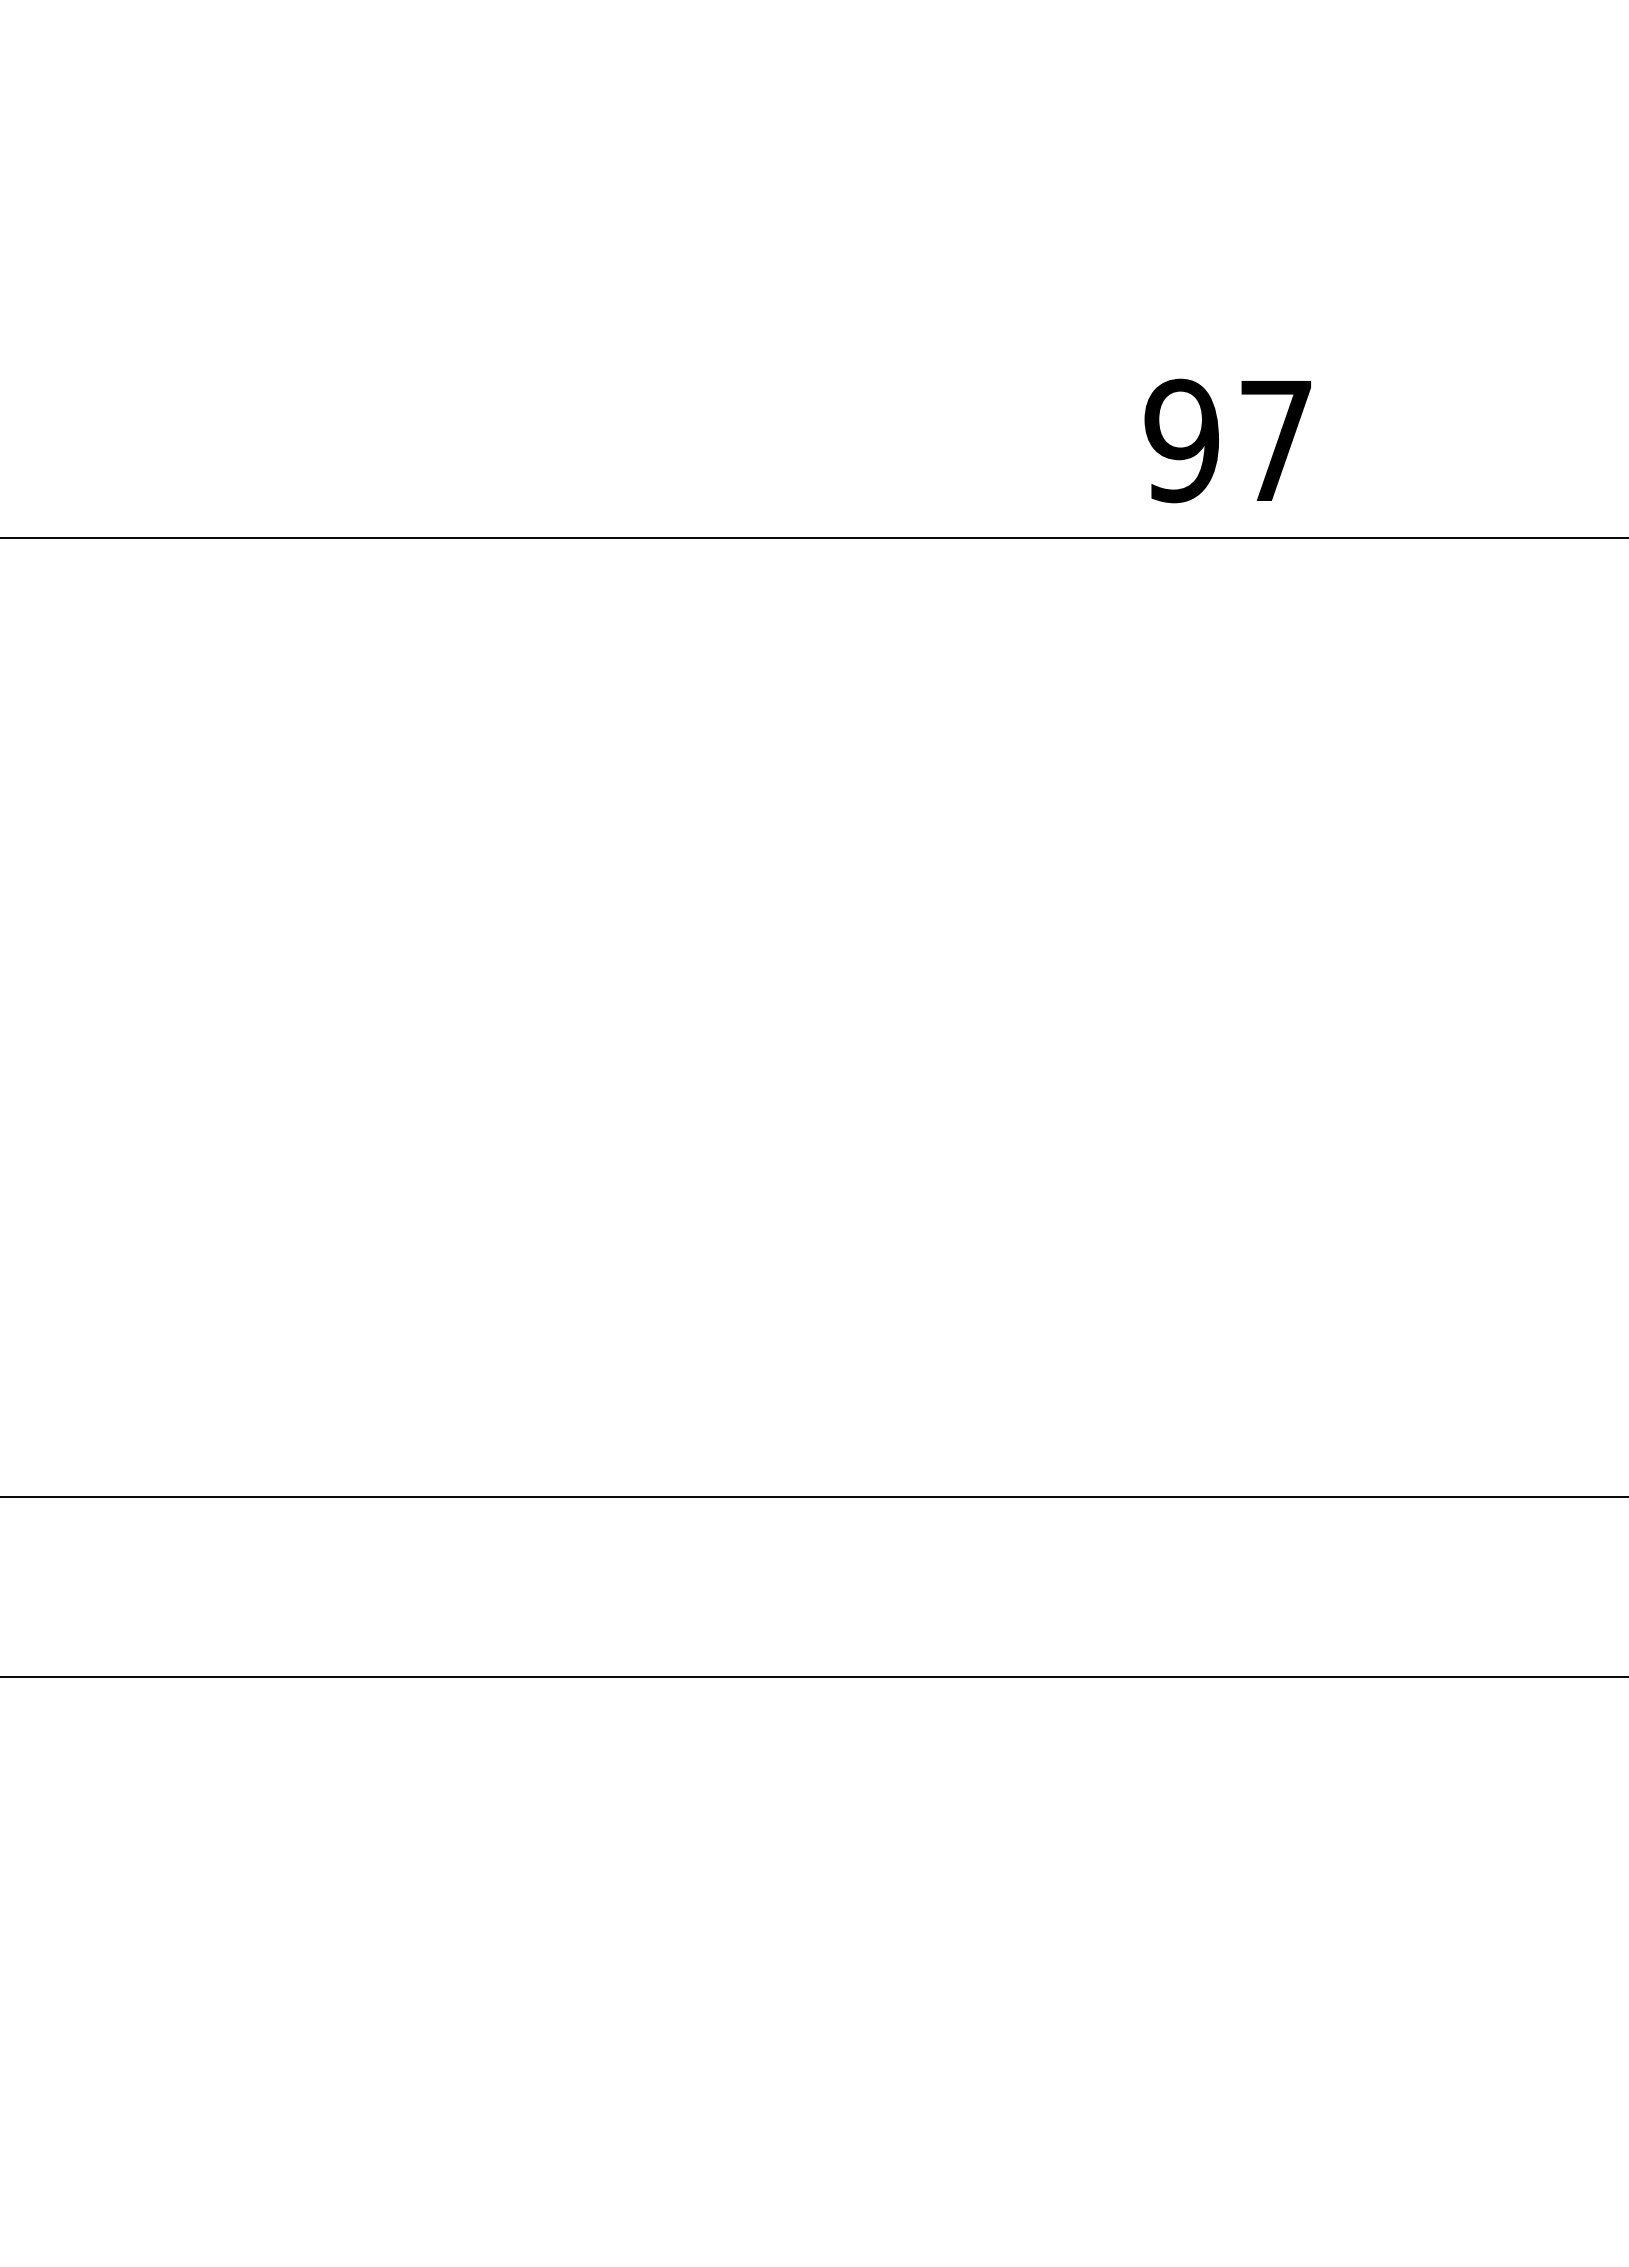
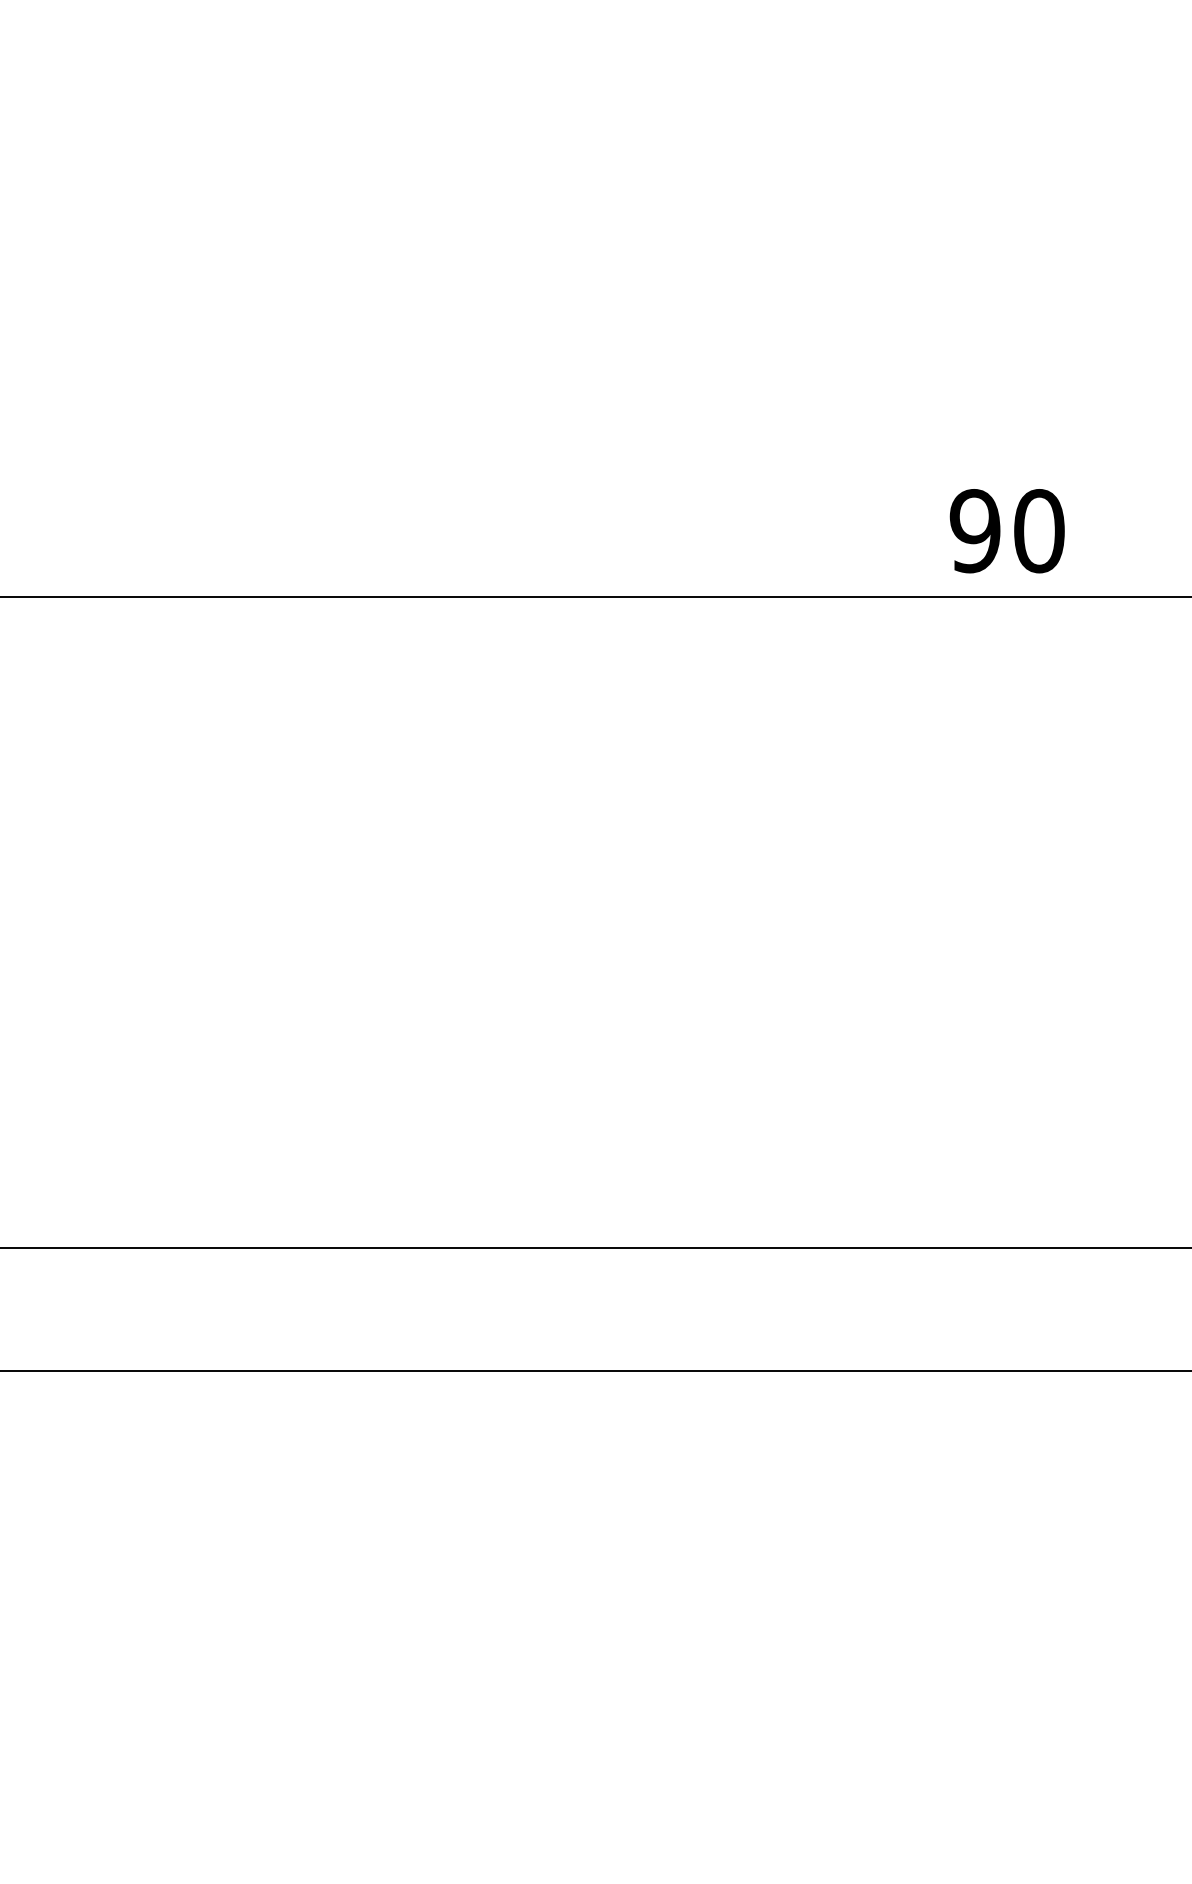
text: (1276, 441) -> (1039, 531), 97 -> 90

